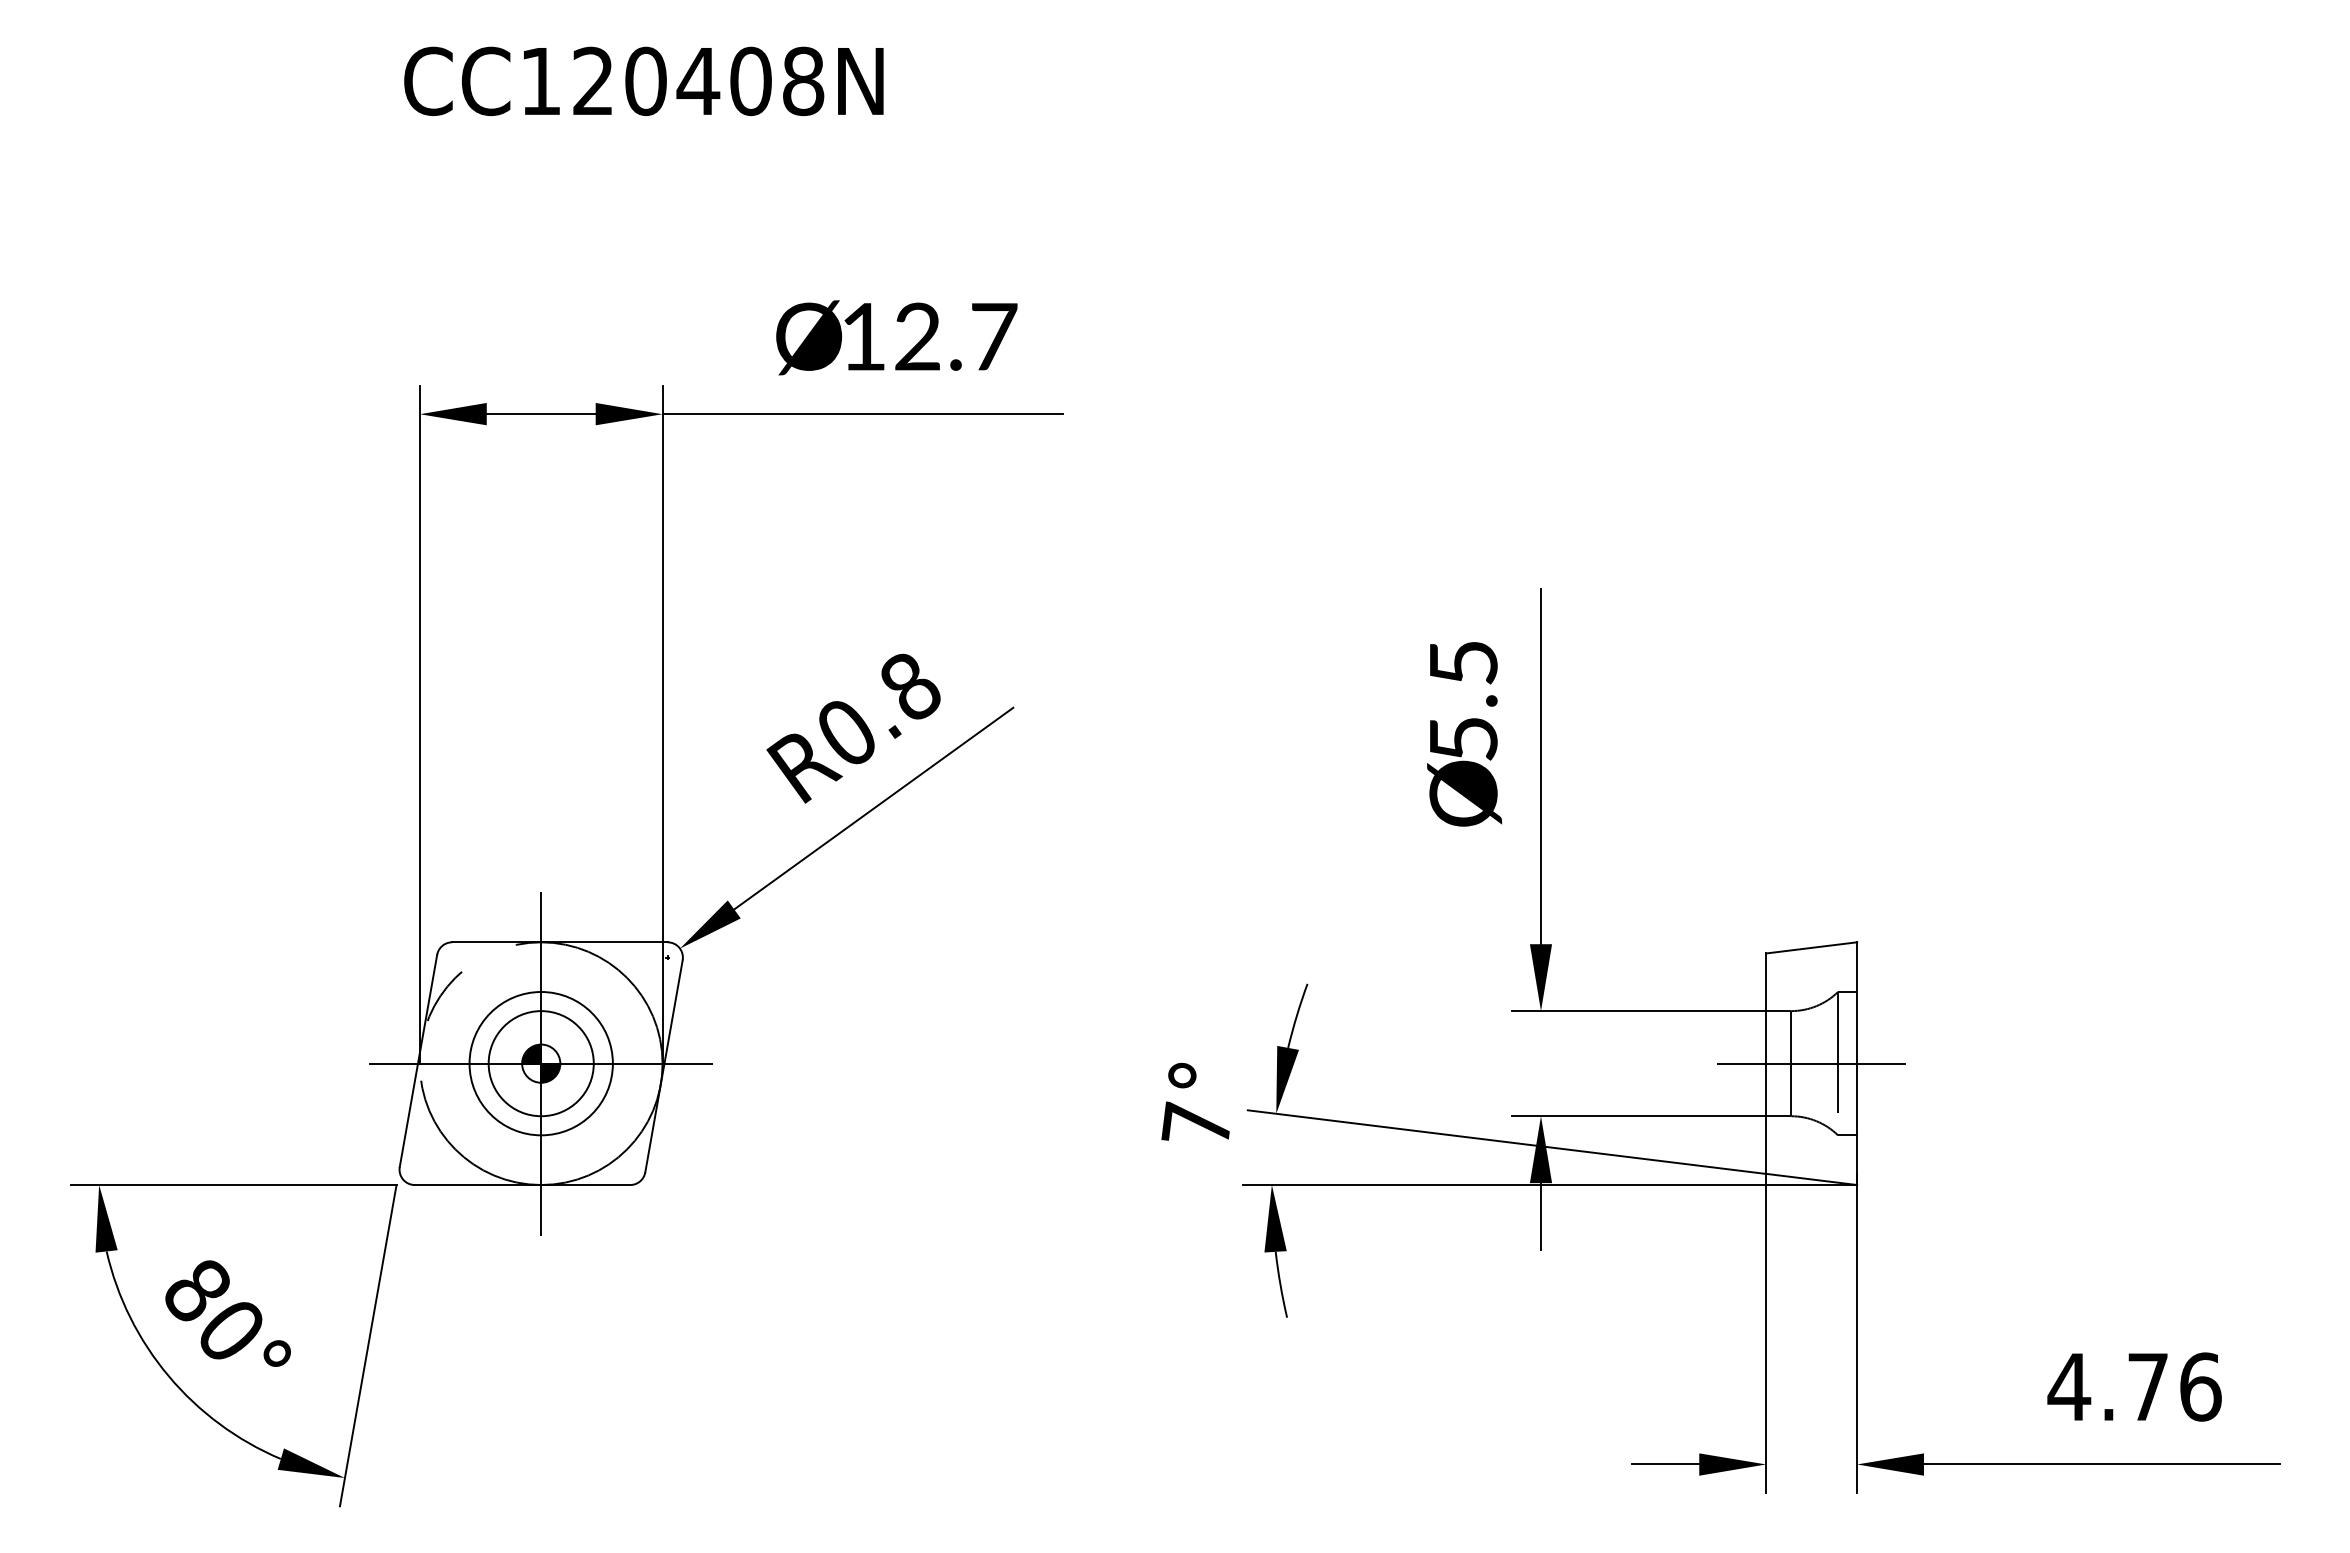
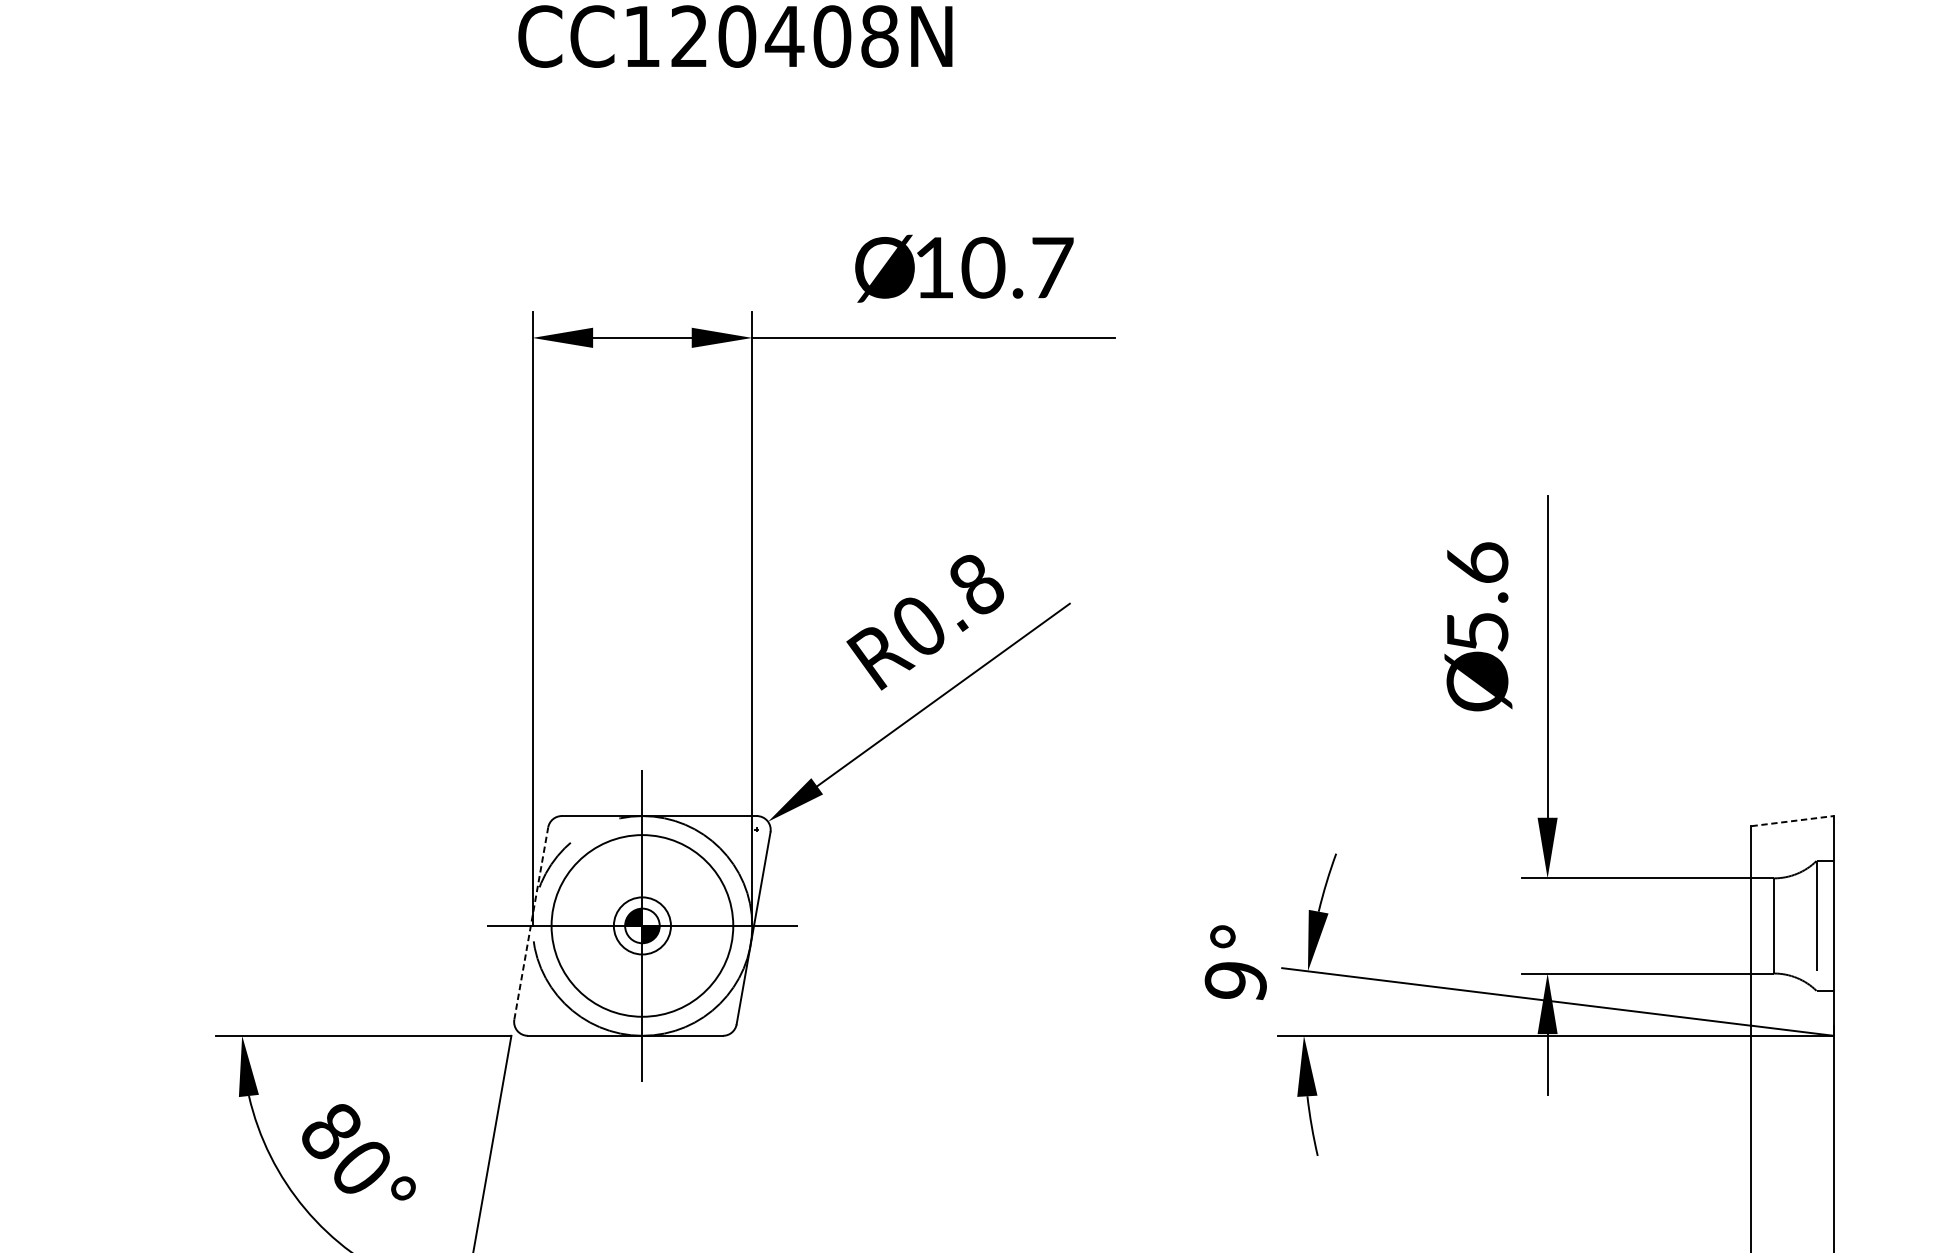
text: (917, 336) -> (983, 267), 12.7 -> 10.7
text: (1463, 662) -> (1477, 562), 5.5 -> 5.6
line: (1811, 947) -> (1792, 820), solid -> dashed
line: (418, 1061) -> (531, 923), solid -> dashed
circle: (540, 1063) -> (641, 925), size x0.6
circle: (540, 1063) -> (641, 925), size x1.4
line: (1811, 1063) -> (1792, 925), removed
text: (1195, 1123) -> (1234, 980), 7° -> 9°

